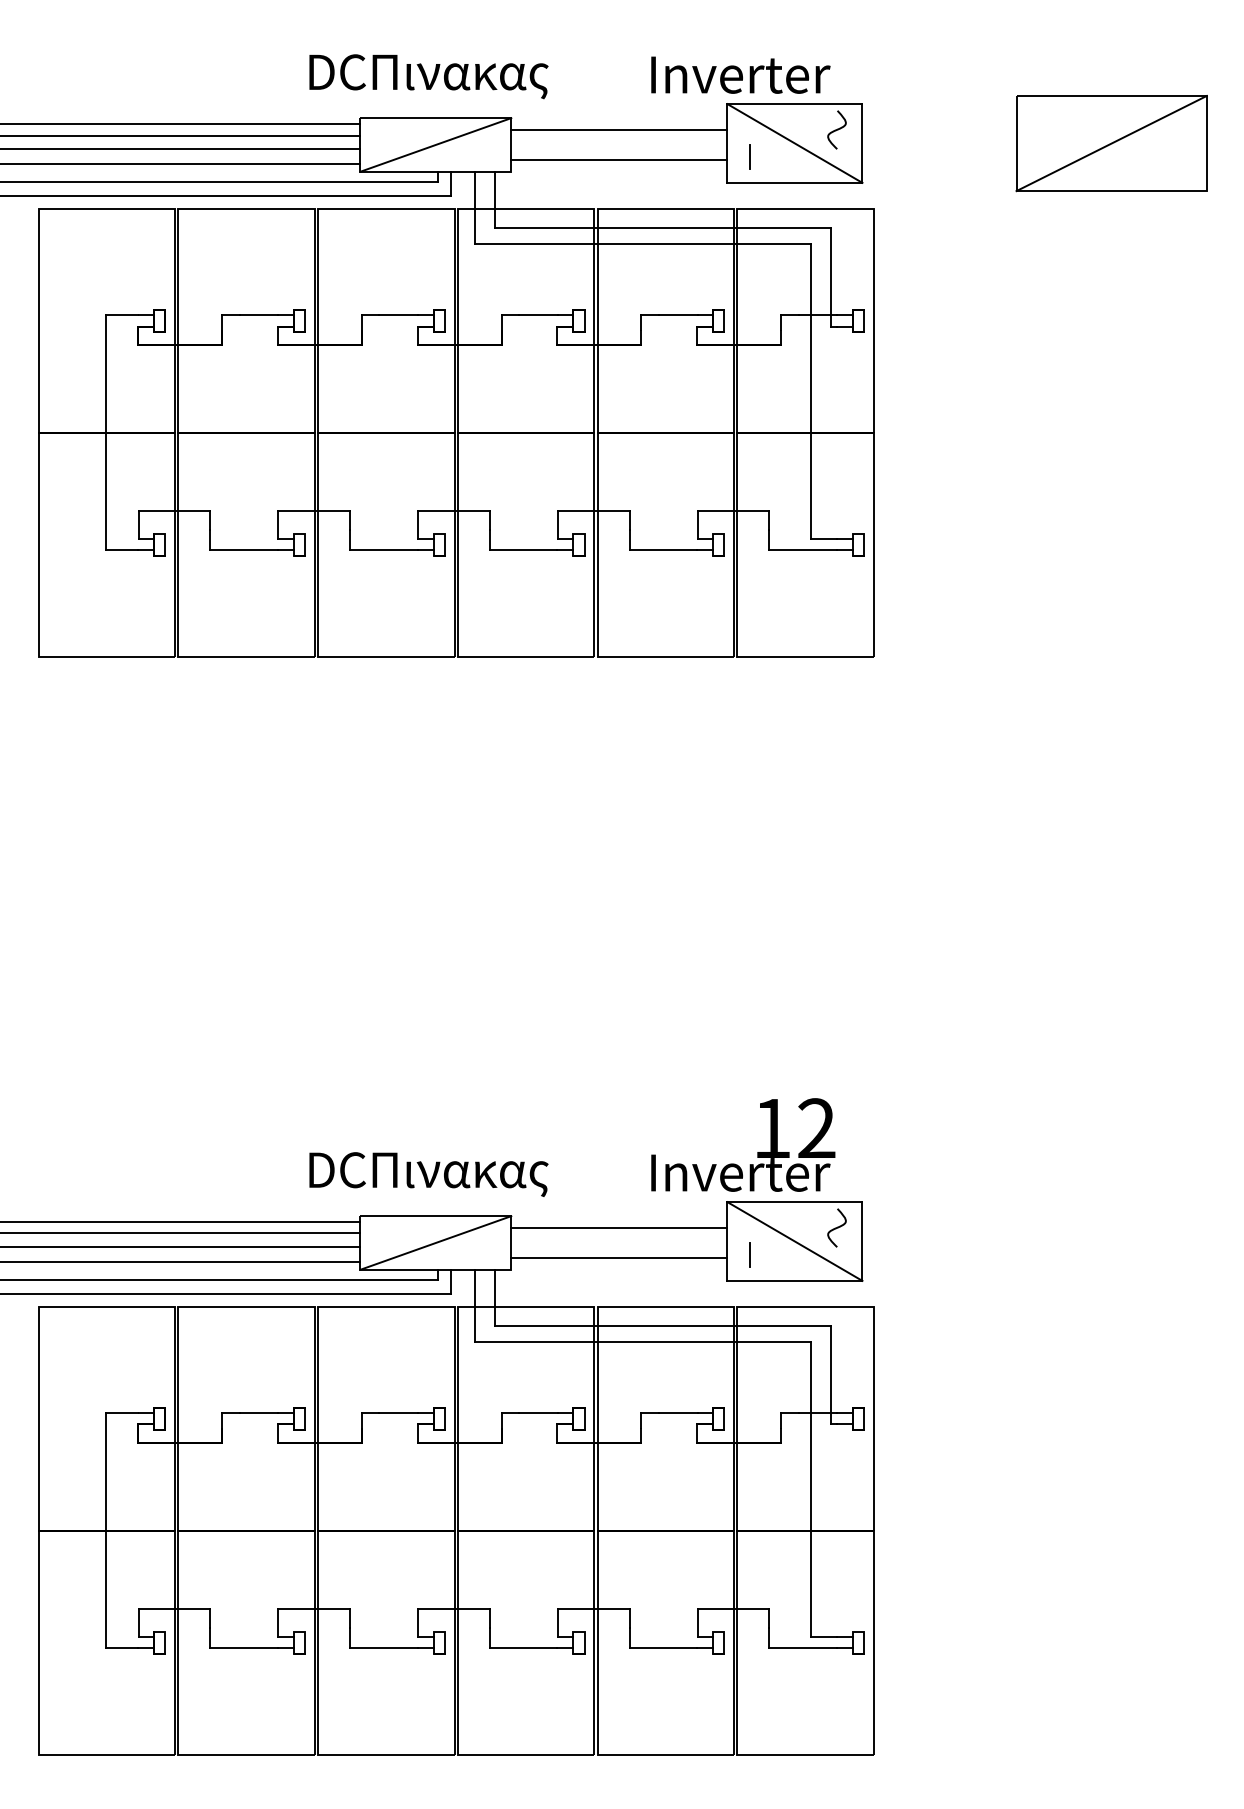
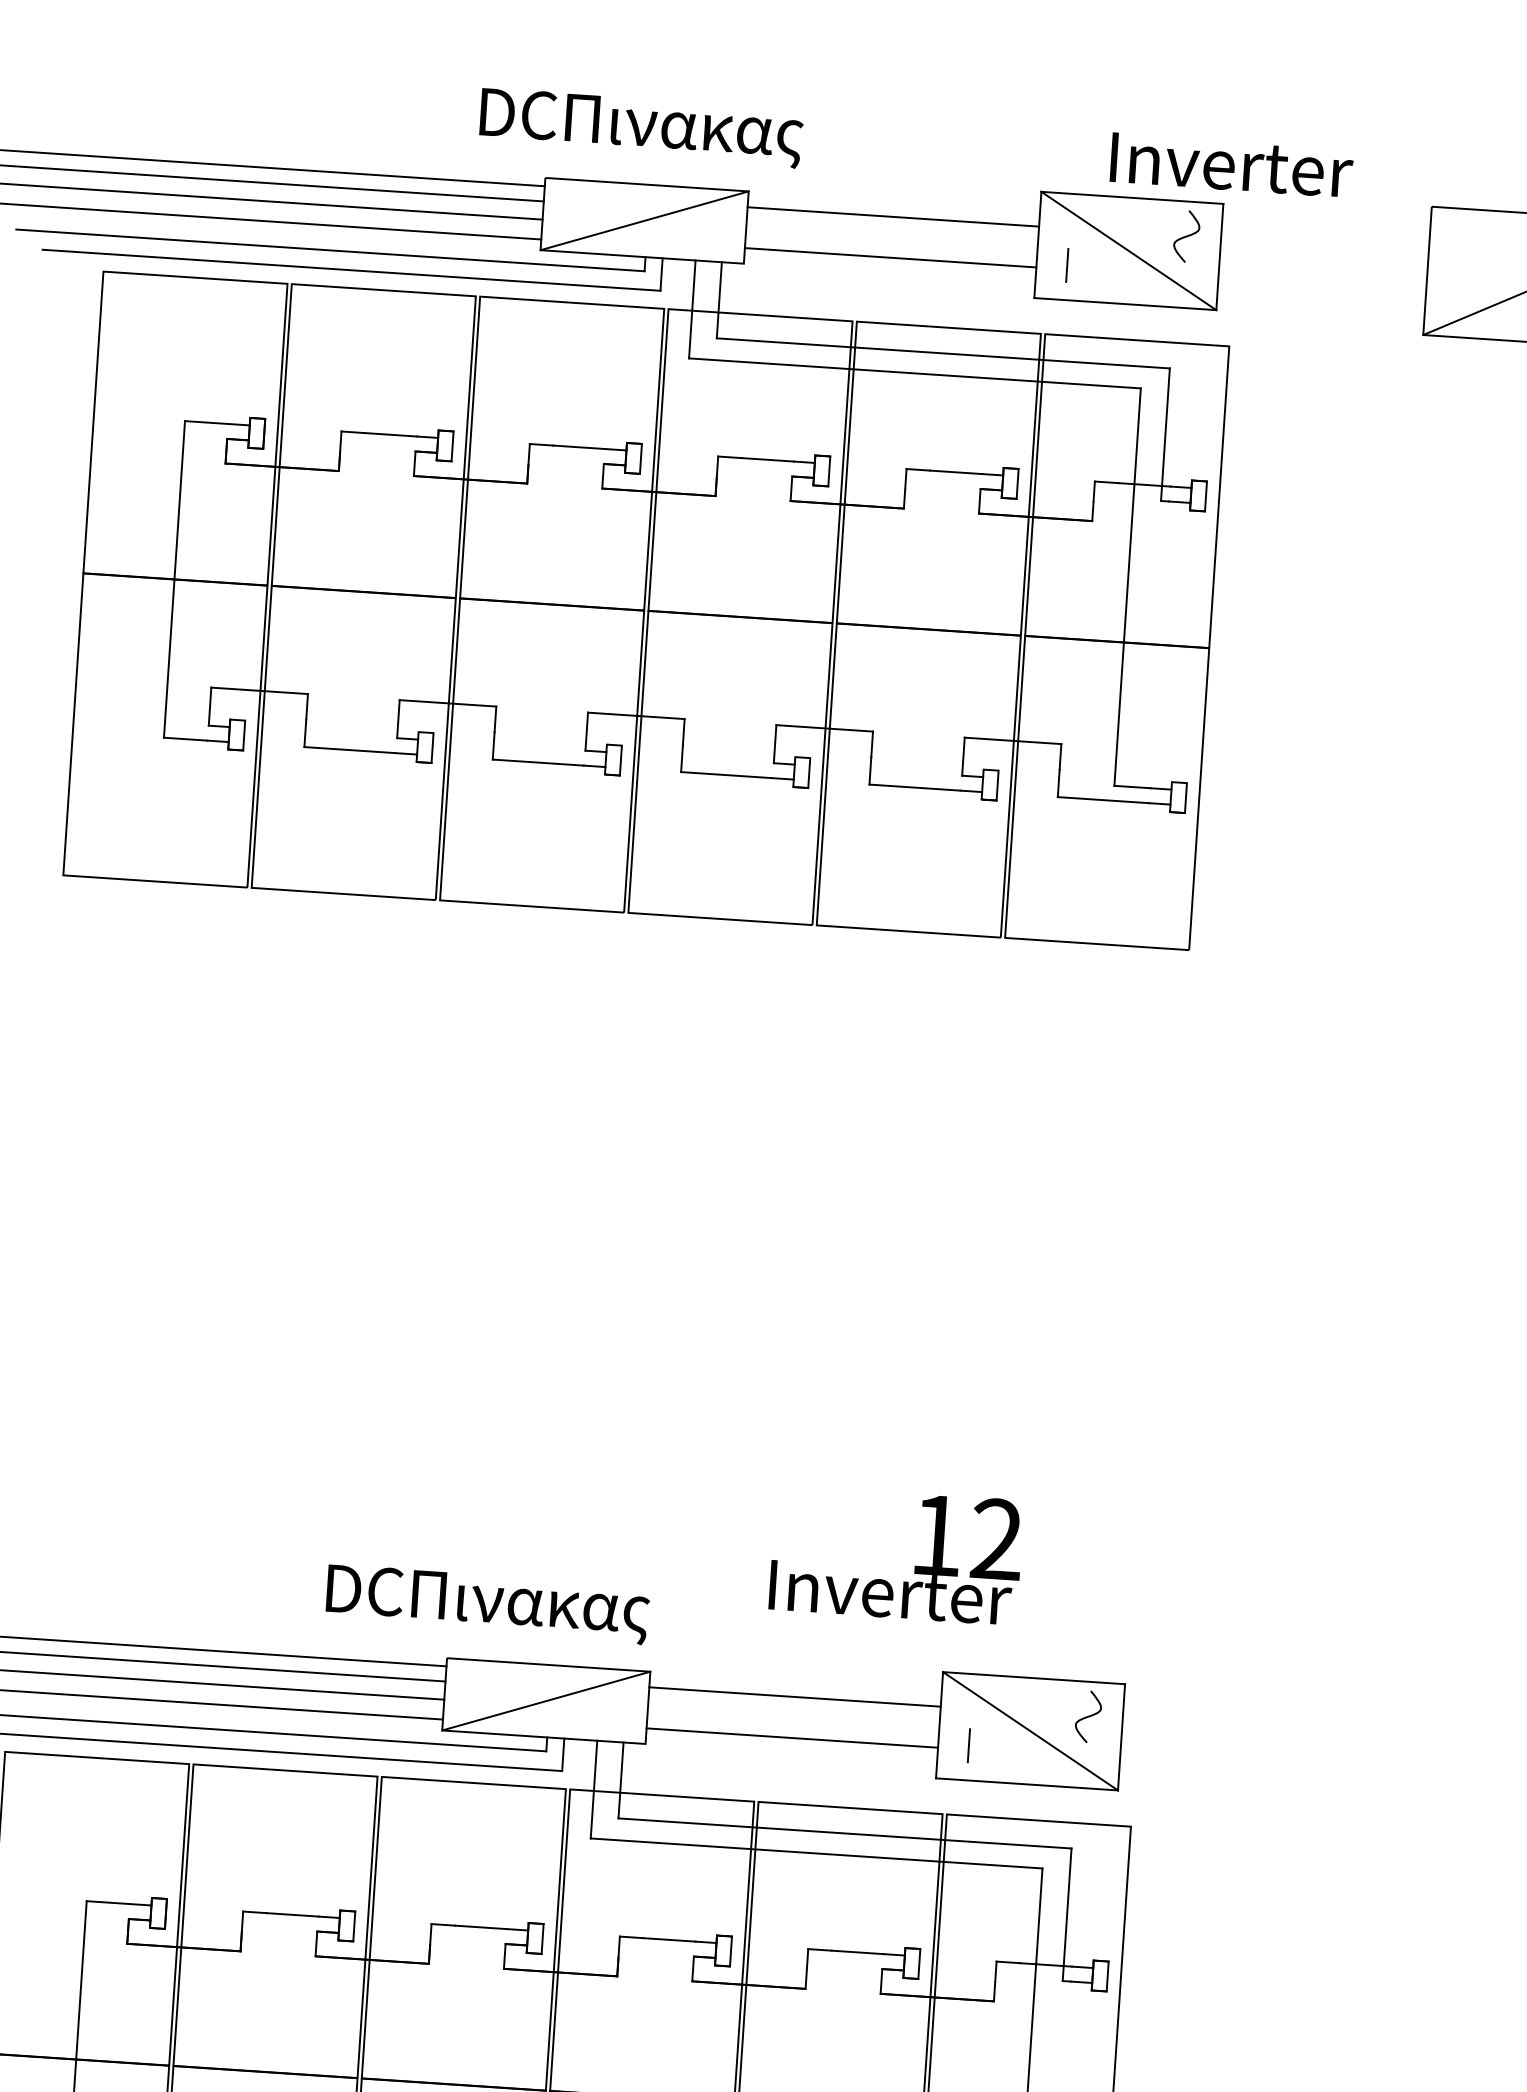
text: (740, 74) -> (1231, 164), moved
text: (743, 1144) -> (896, 1554), moved
text: (428, 1174) -> (487, 1604), moved

